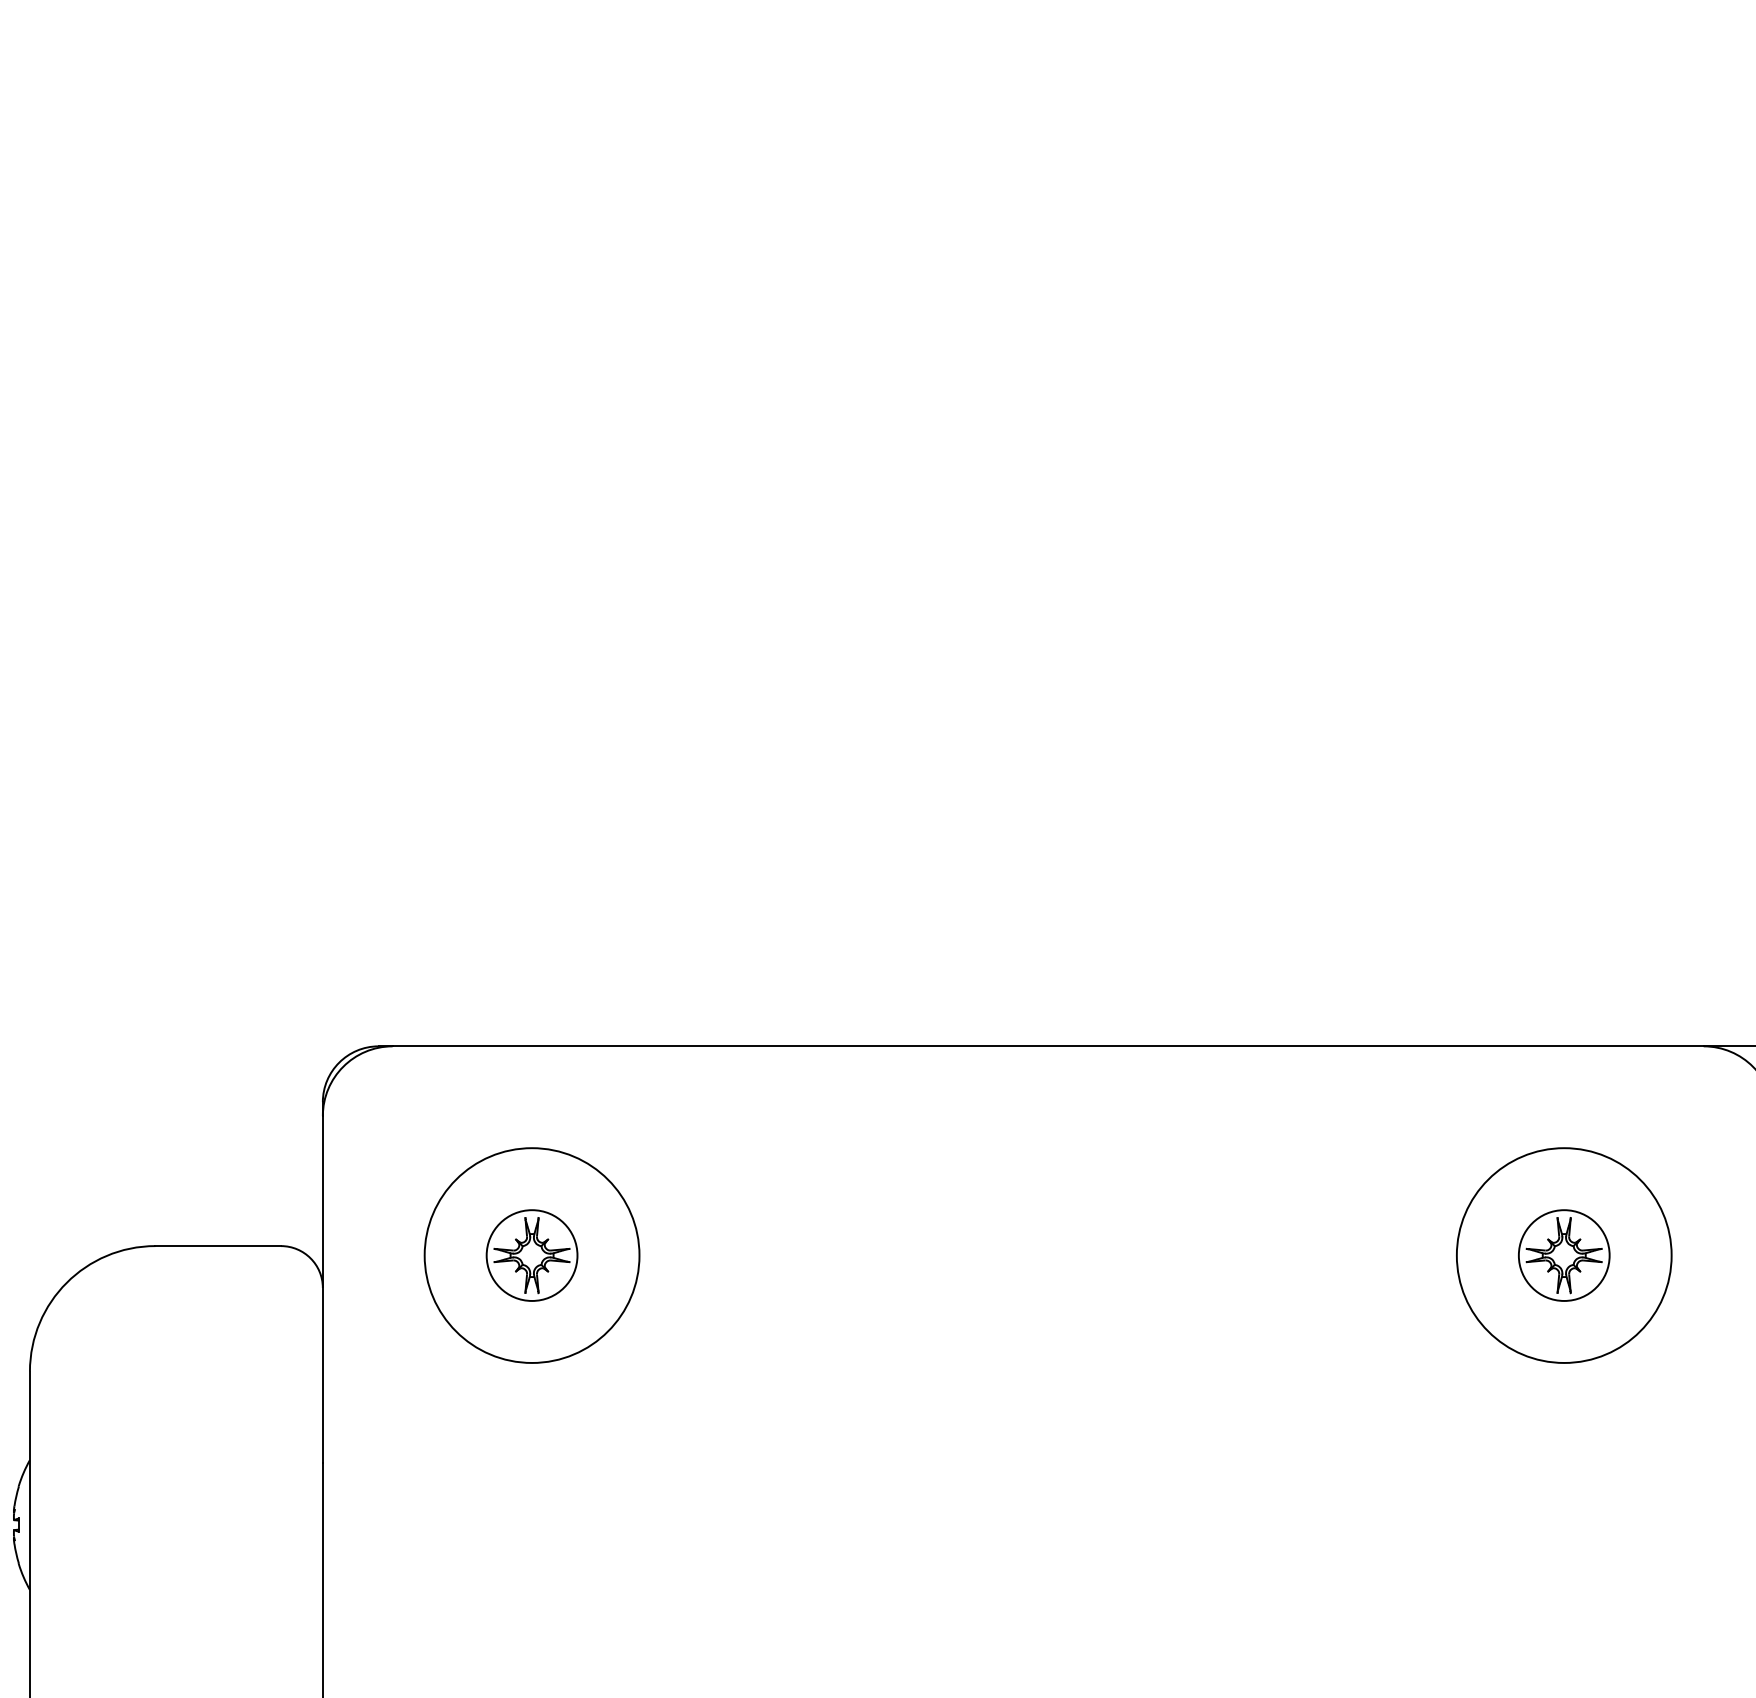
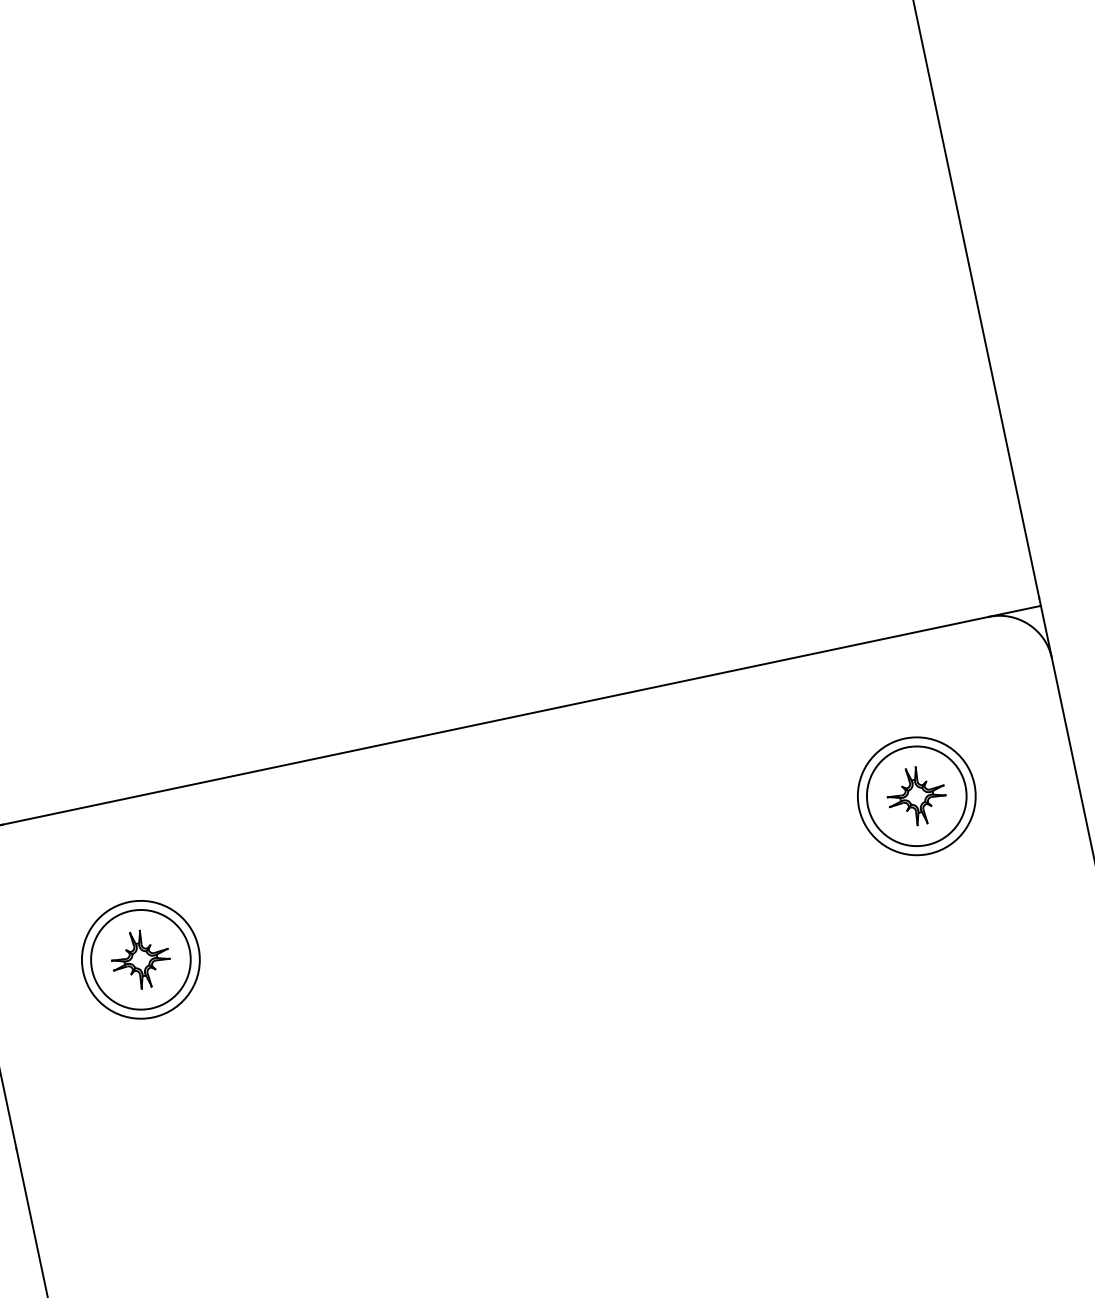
circle: (531, 1255) -> (140, 959), size x0.71
circle: (531, 1255) -> (140, 959), size x1.43
circle: (1563, 1255) -> (916, 796), size x0.71
circle: (1564, 1255) -> (916, 796), size x1.43

